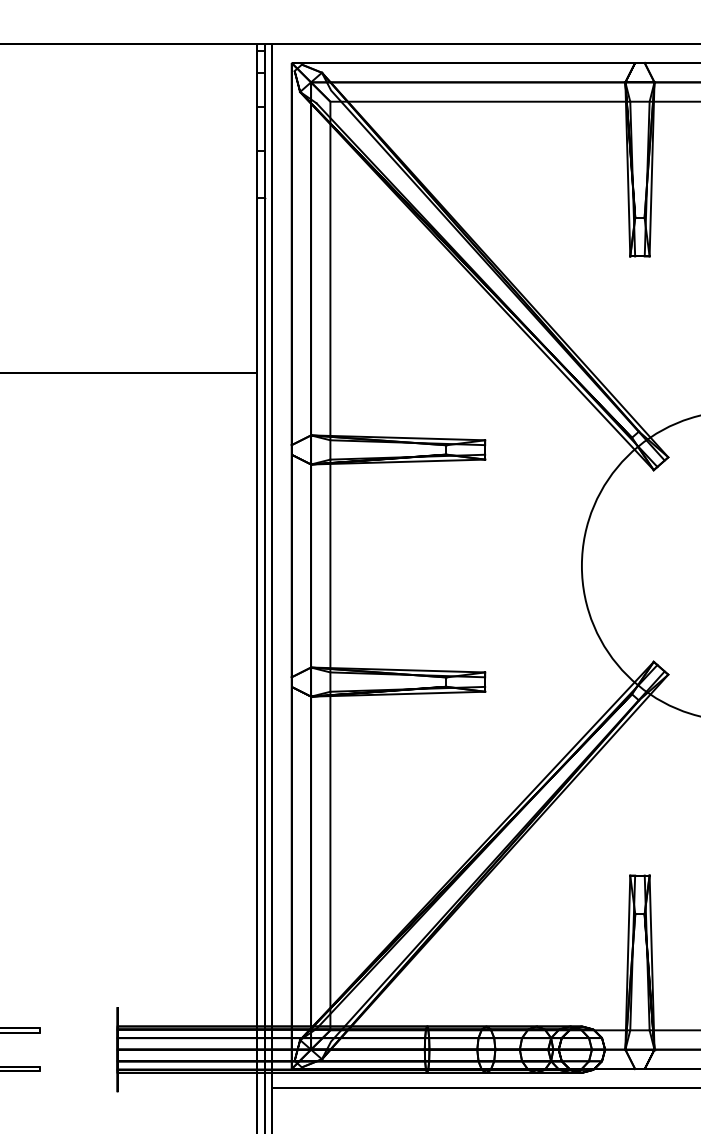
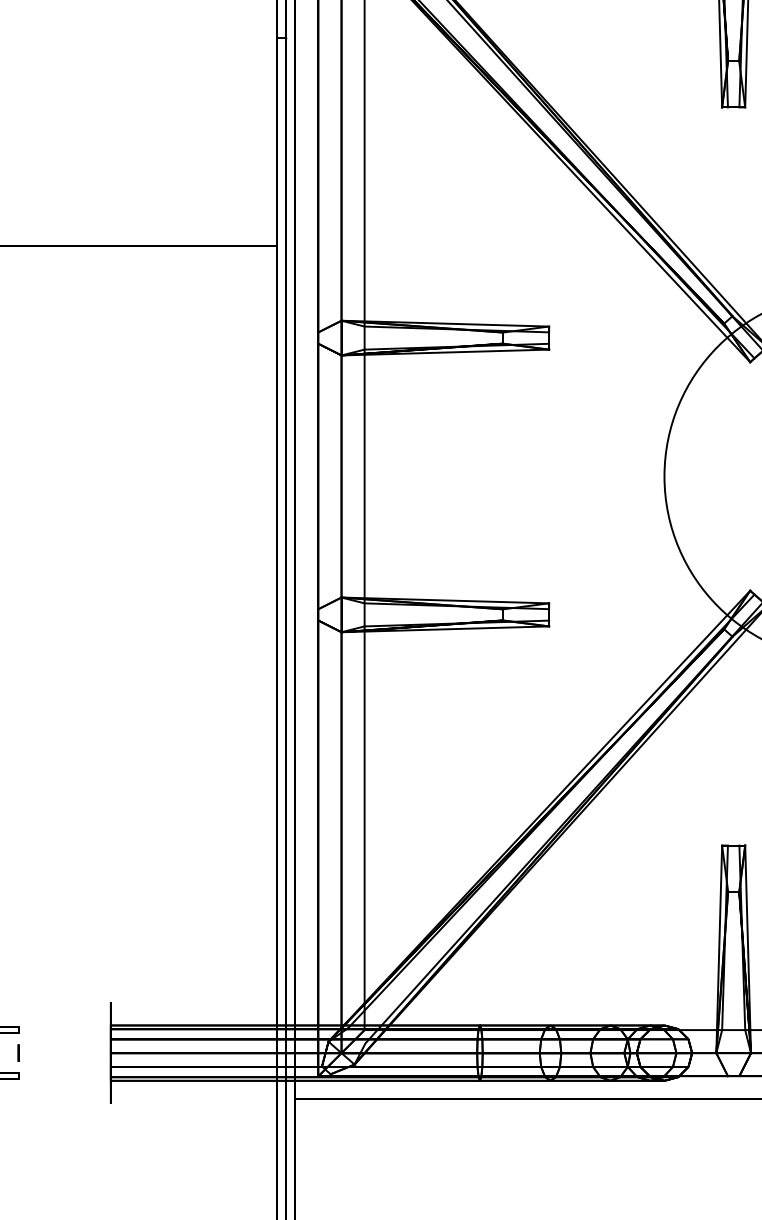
circle: (40, 1049) -> (18, 1052), added

